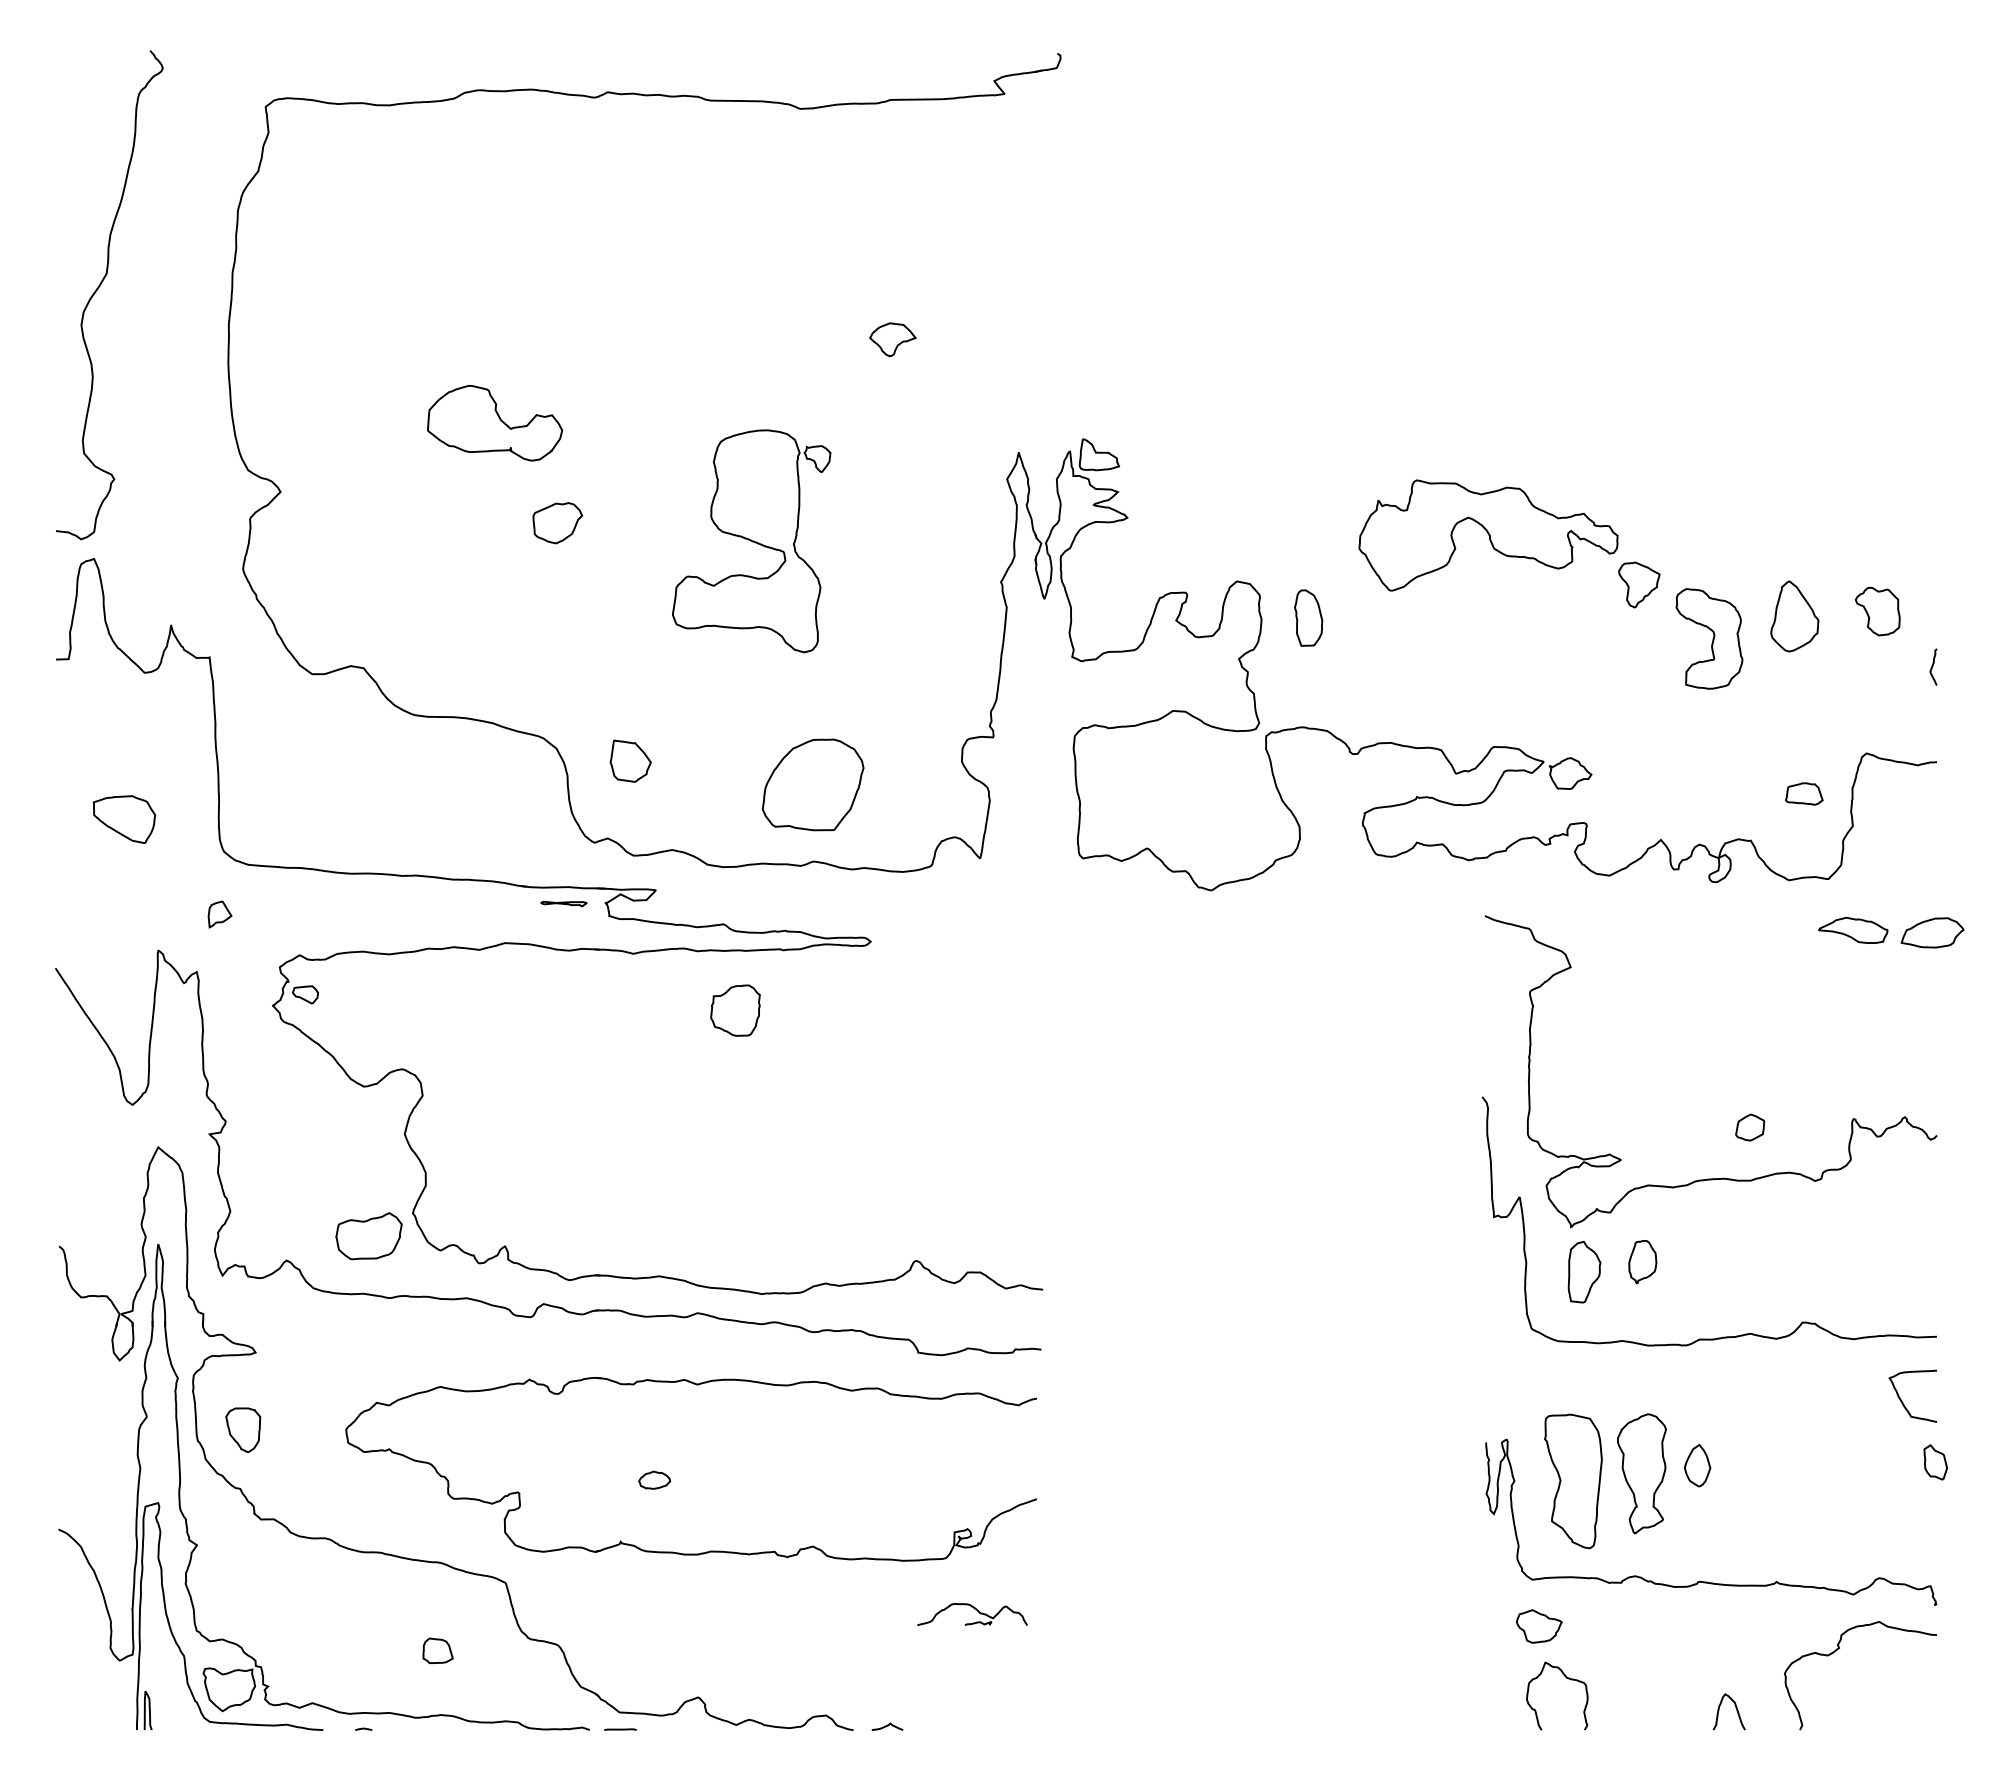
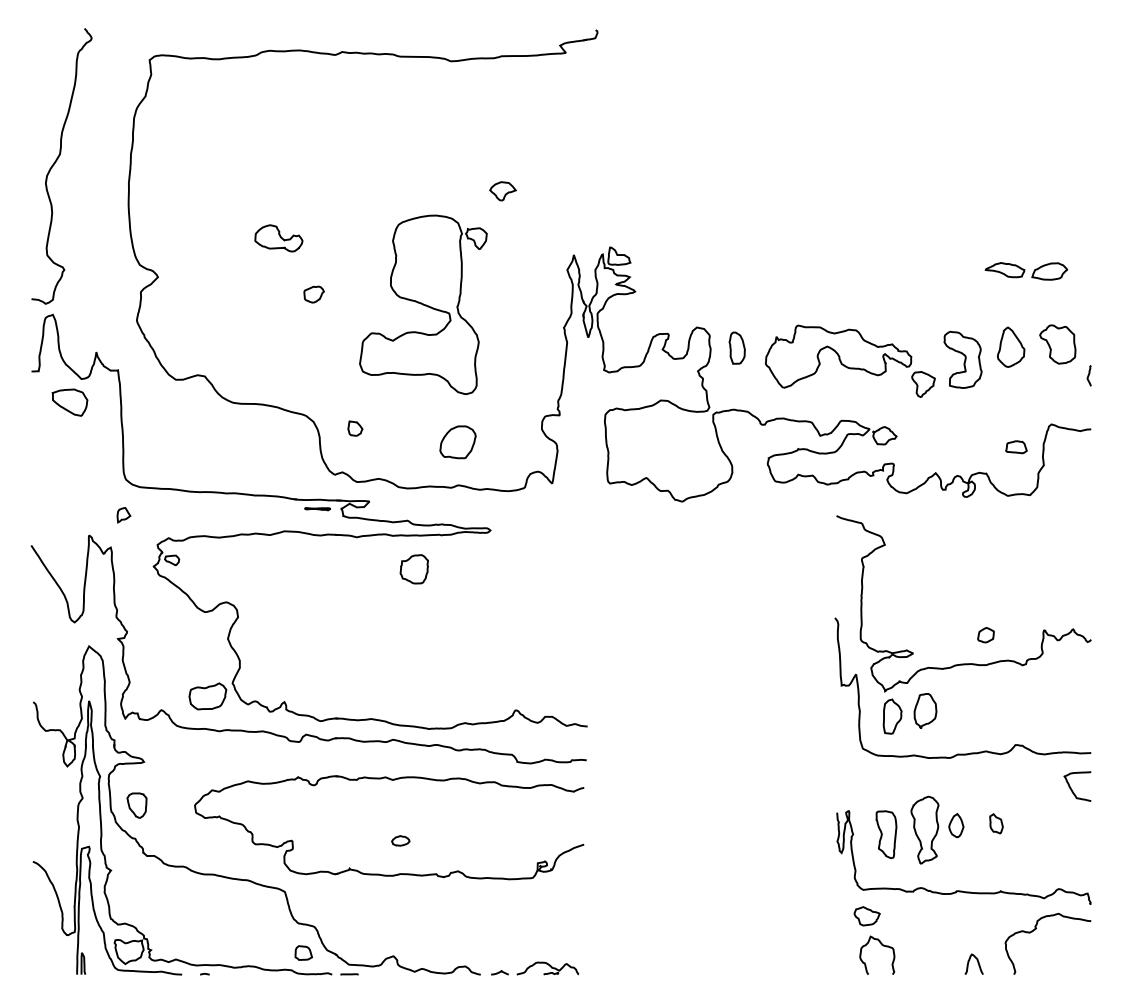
part: (494, 423) -> (278, 238), size x0.62
part: (556, 522) -> (313, 294), size x0.71
part: (751, 540) -> (423, 304), size x1.43
part: (1509, 542) -> (850, 360), moved
part: (1877, 611) -> (1057, 344), size x1.43
part: (631, 760) -> (355, 428), size x0.62
part: (812, 785) -> (457, 442), size x0.62
part: (123, 819) -> (69, 402), moved
part: (1889, 932) -> (1025, 271), moved
part: (1642, 1261) -> (925, 710), size x1.43
part: (1935, 1461) -> (996, 823), moved
part: (654, 1479) -> (400, 840), moved
part: (1573, 1481) -> (886, 834), size x0.62
part: (971, 1614) -> (547, 968), moved
part: (437, 1649) -> (303, 952), moved

